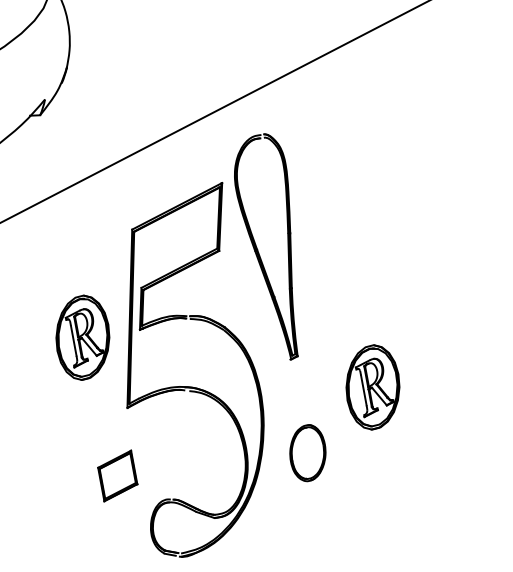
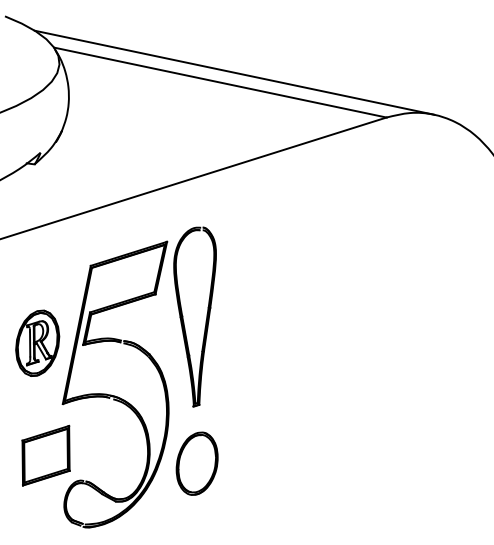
part: (272, 247) -> (194, 316), moved
part: (372, 386) -> (256, 420), removed
part: (307, 453) -> (196, 463), size x1.43
part: (117, 475) -> (45, 455), size x1.67

